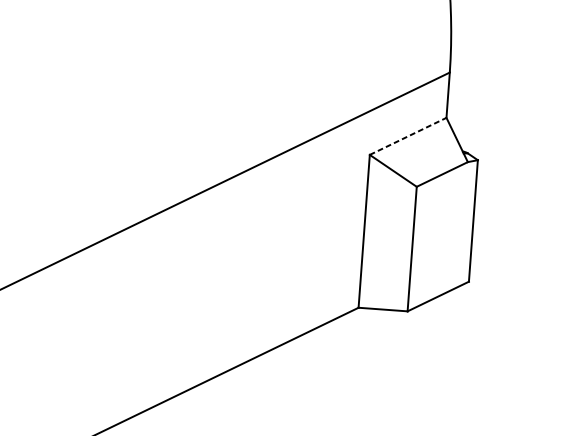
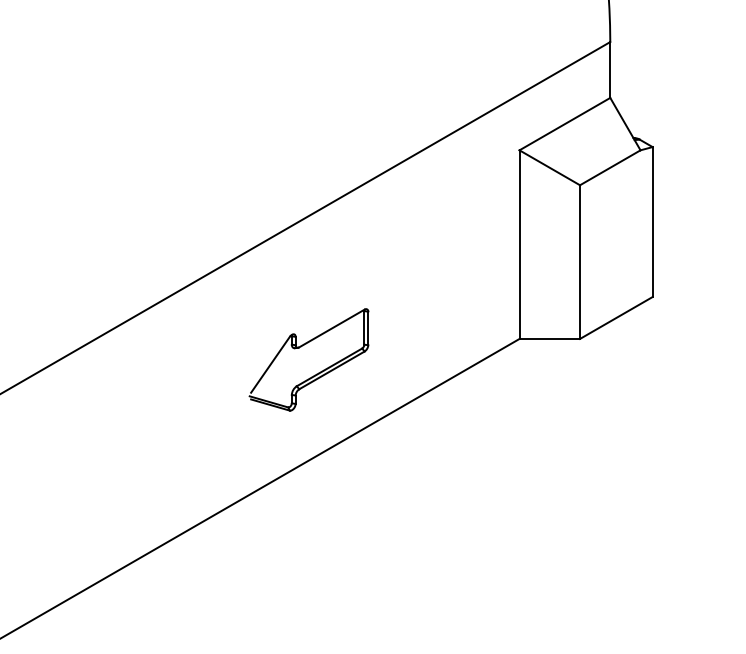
line: (408, 135) -> (565, 123), dashed -> solid
part: (181, 301) -> (301, 347), added

